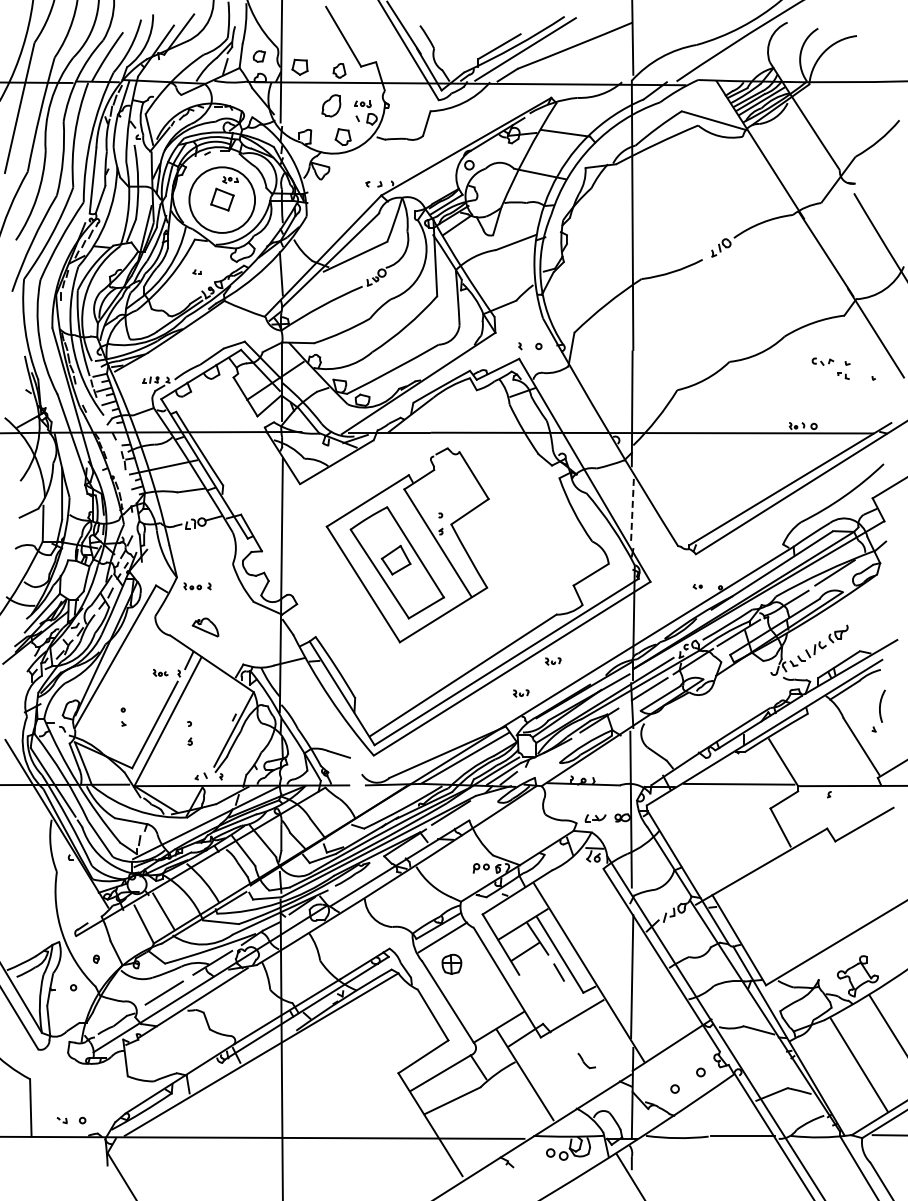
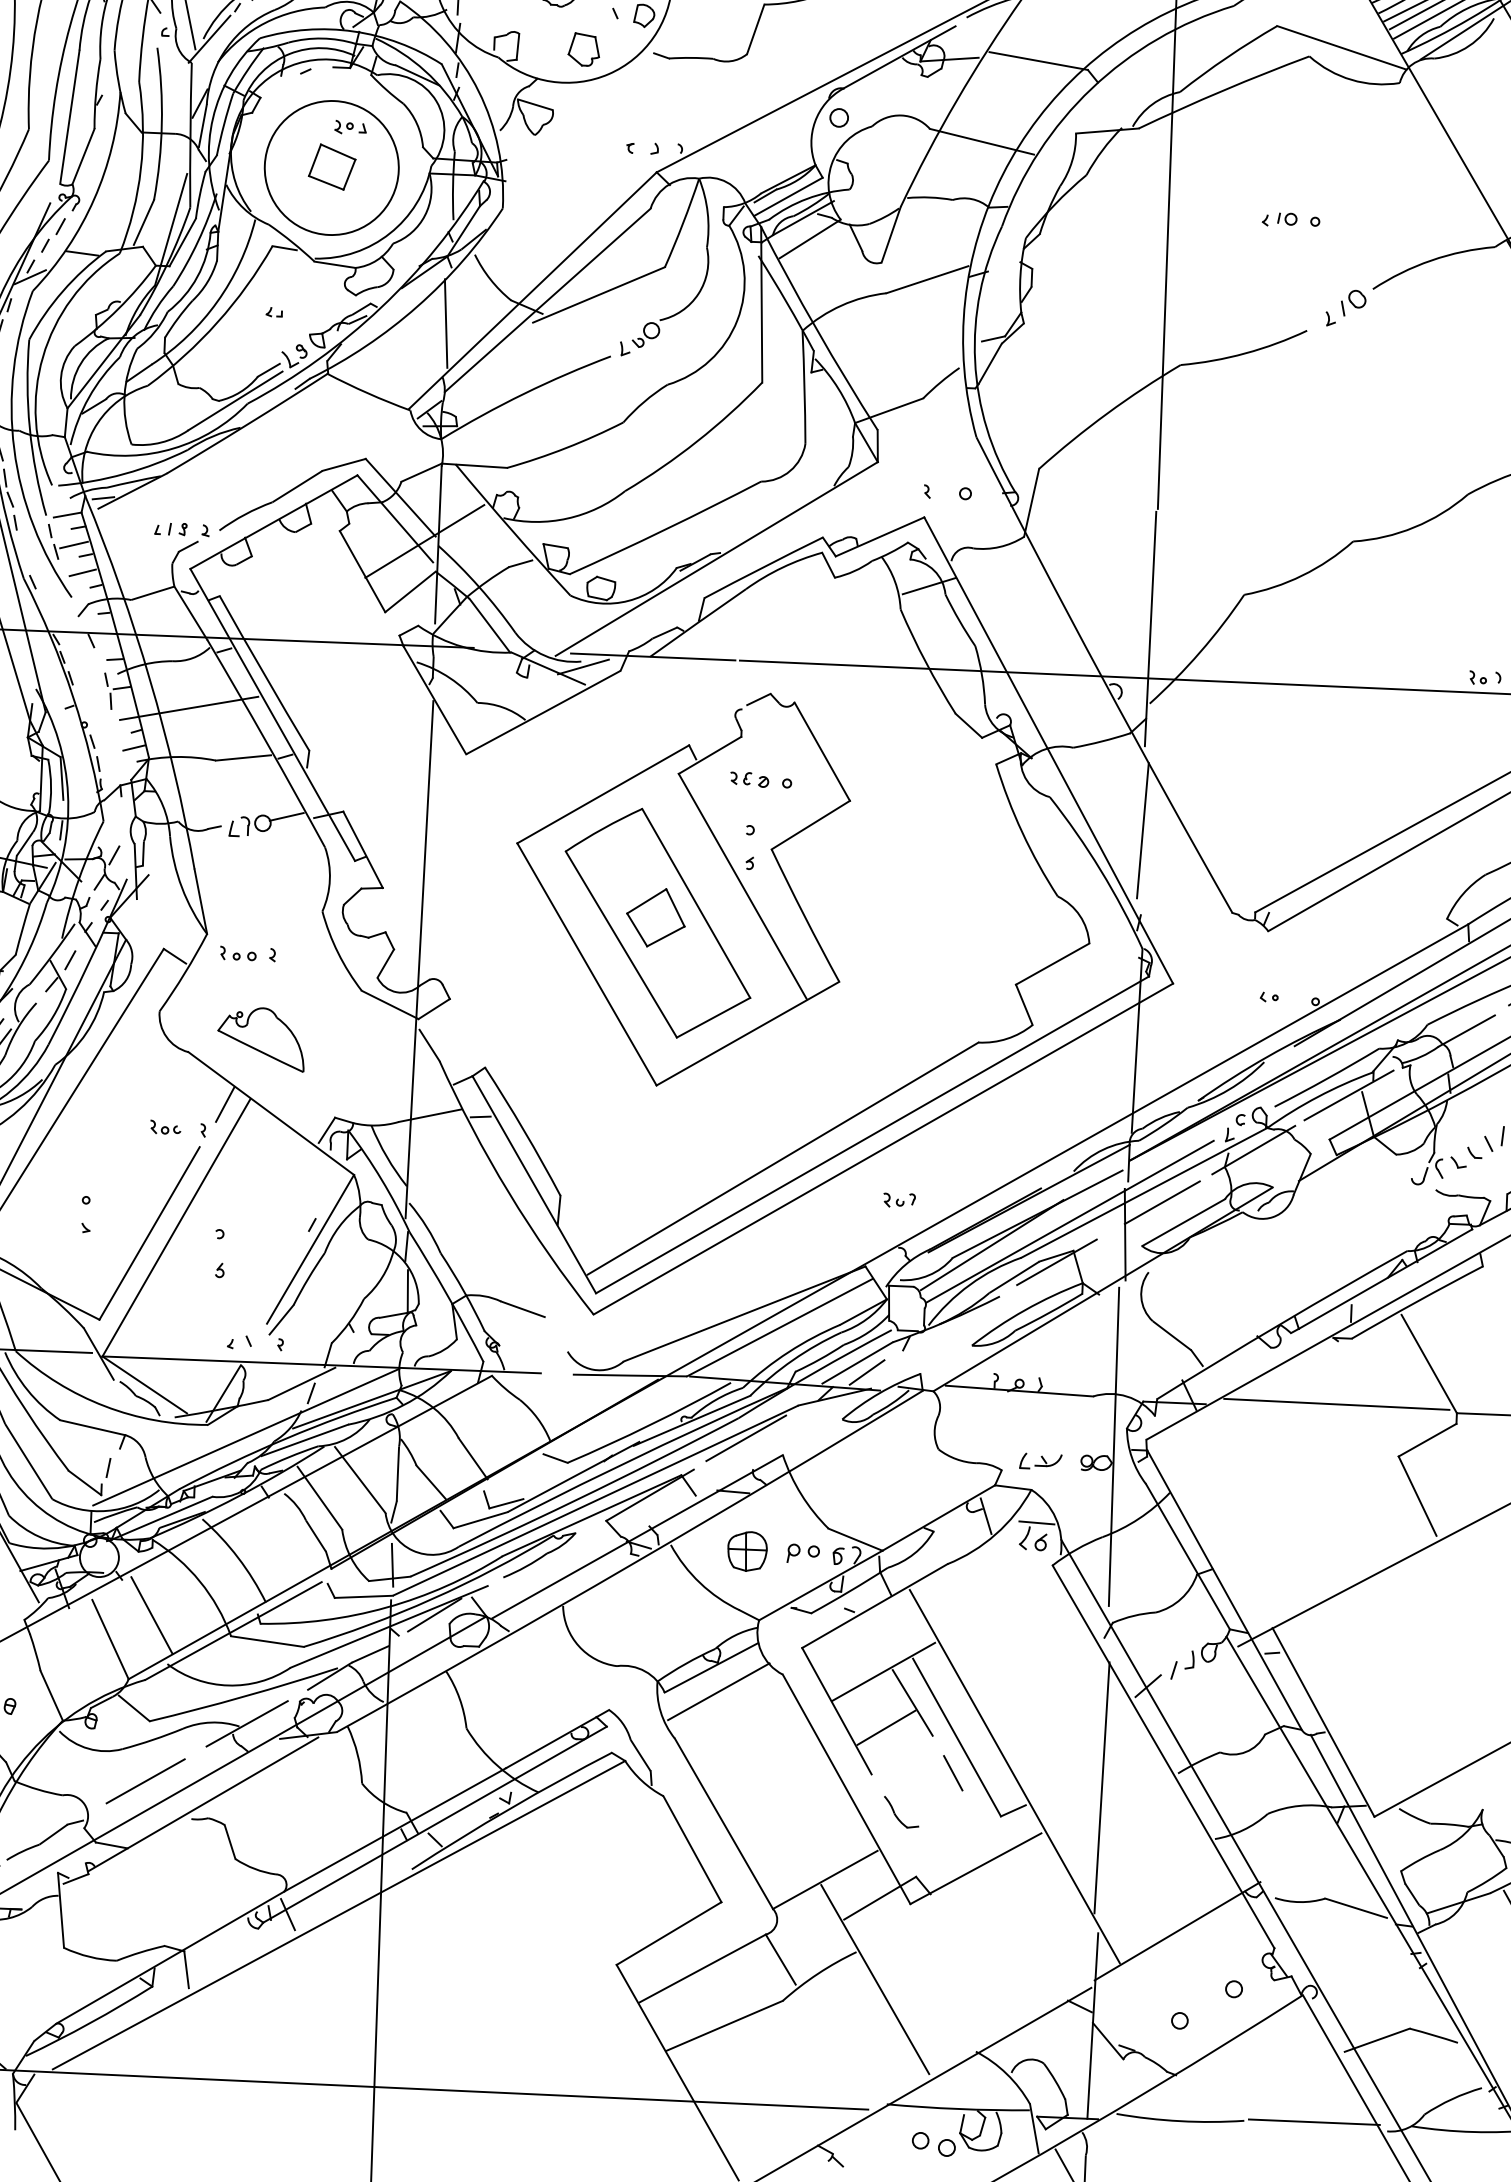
part: (692, 206) -> (1290, 221), added
part: (444, 490) -> (760, 779), added
line: (632, 507) -> (1142, 830), dashed -> solid
part: (205, 627) -> (261, 1038), size x1.67
part: (553, 661) -> (968, 1137), removed
part: (451, 963) -> (746, 1549), moved
part: (586, 1060) -> (901, 1811), moved

